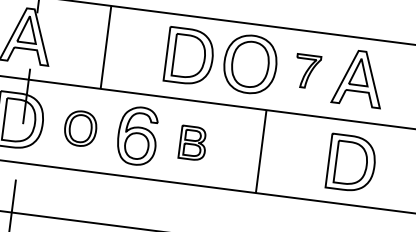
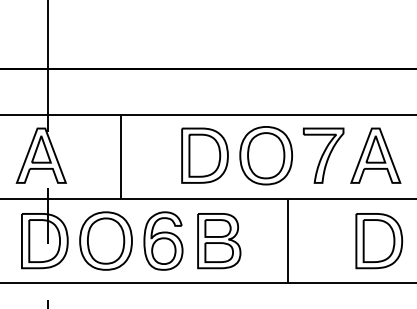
part: (307, 71) -> (323, 155), size x1.67
part: (80, 128) -> (105, 240), size x1.67
part: (193, 143) -> (219, 241), size x1.67

